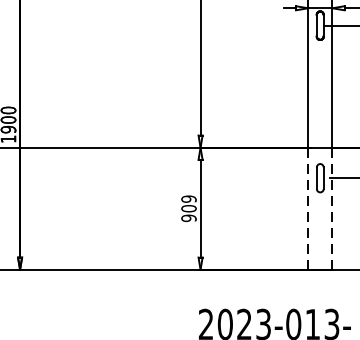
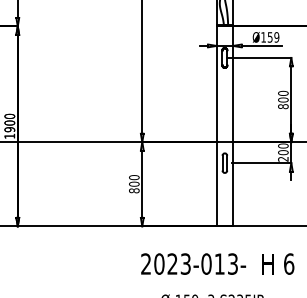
line: (308, 207) -> (216, 183), dashed -> solid
line: (332, 207) -> (233, 183), dashed -> solid
text: (189, 209) -> (134, 184), 909 -> 800

